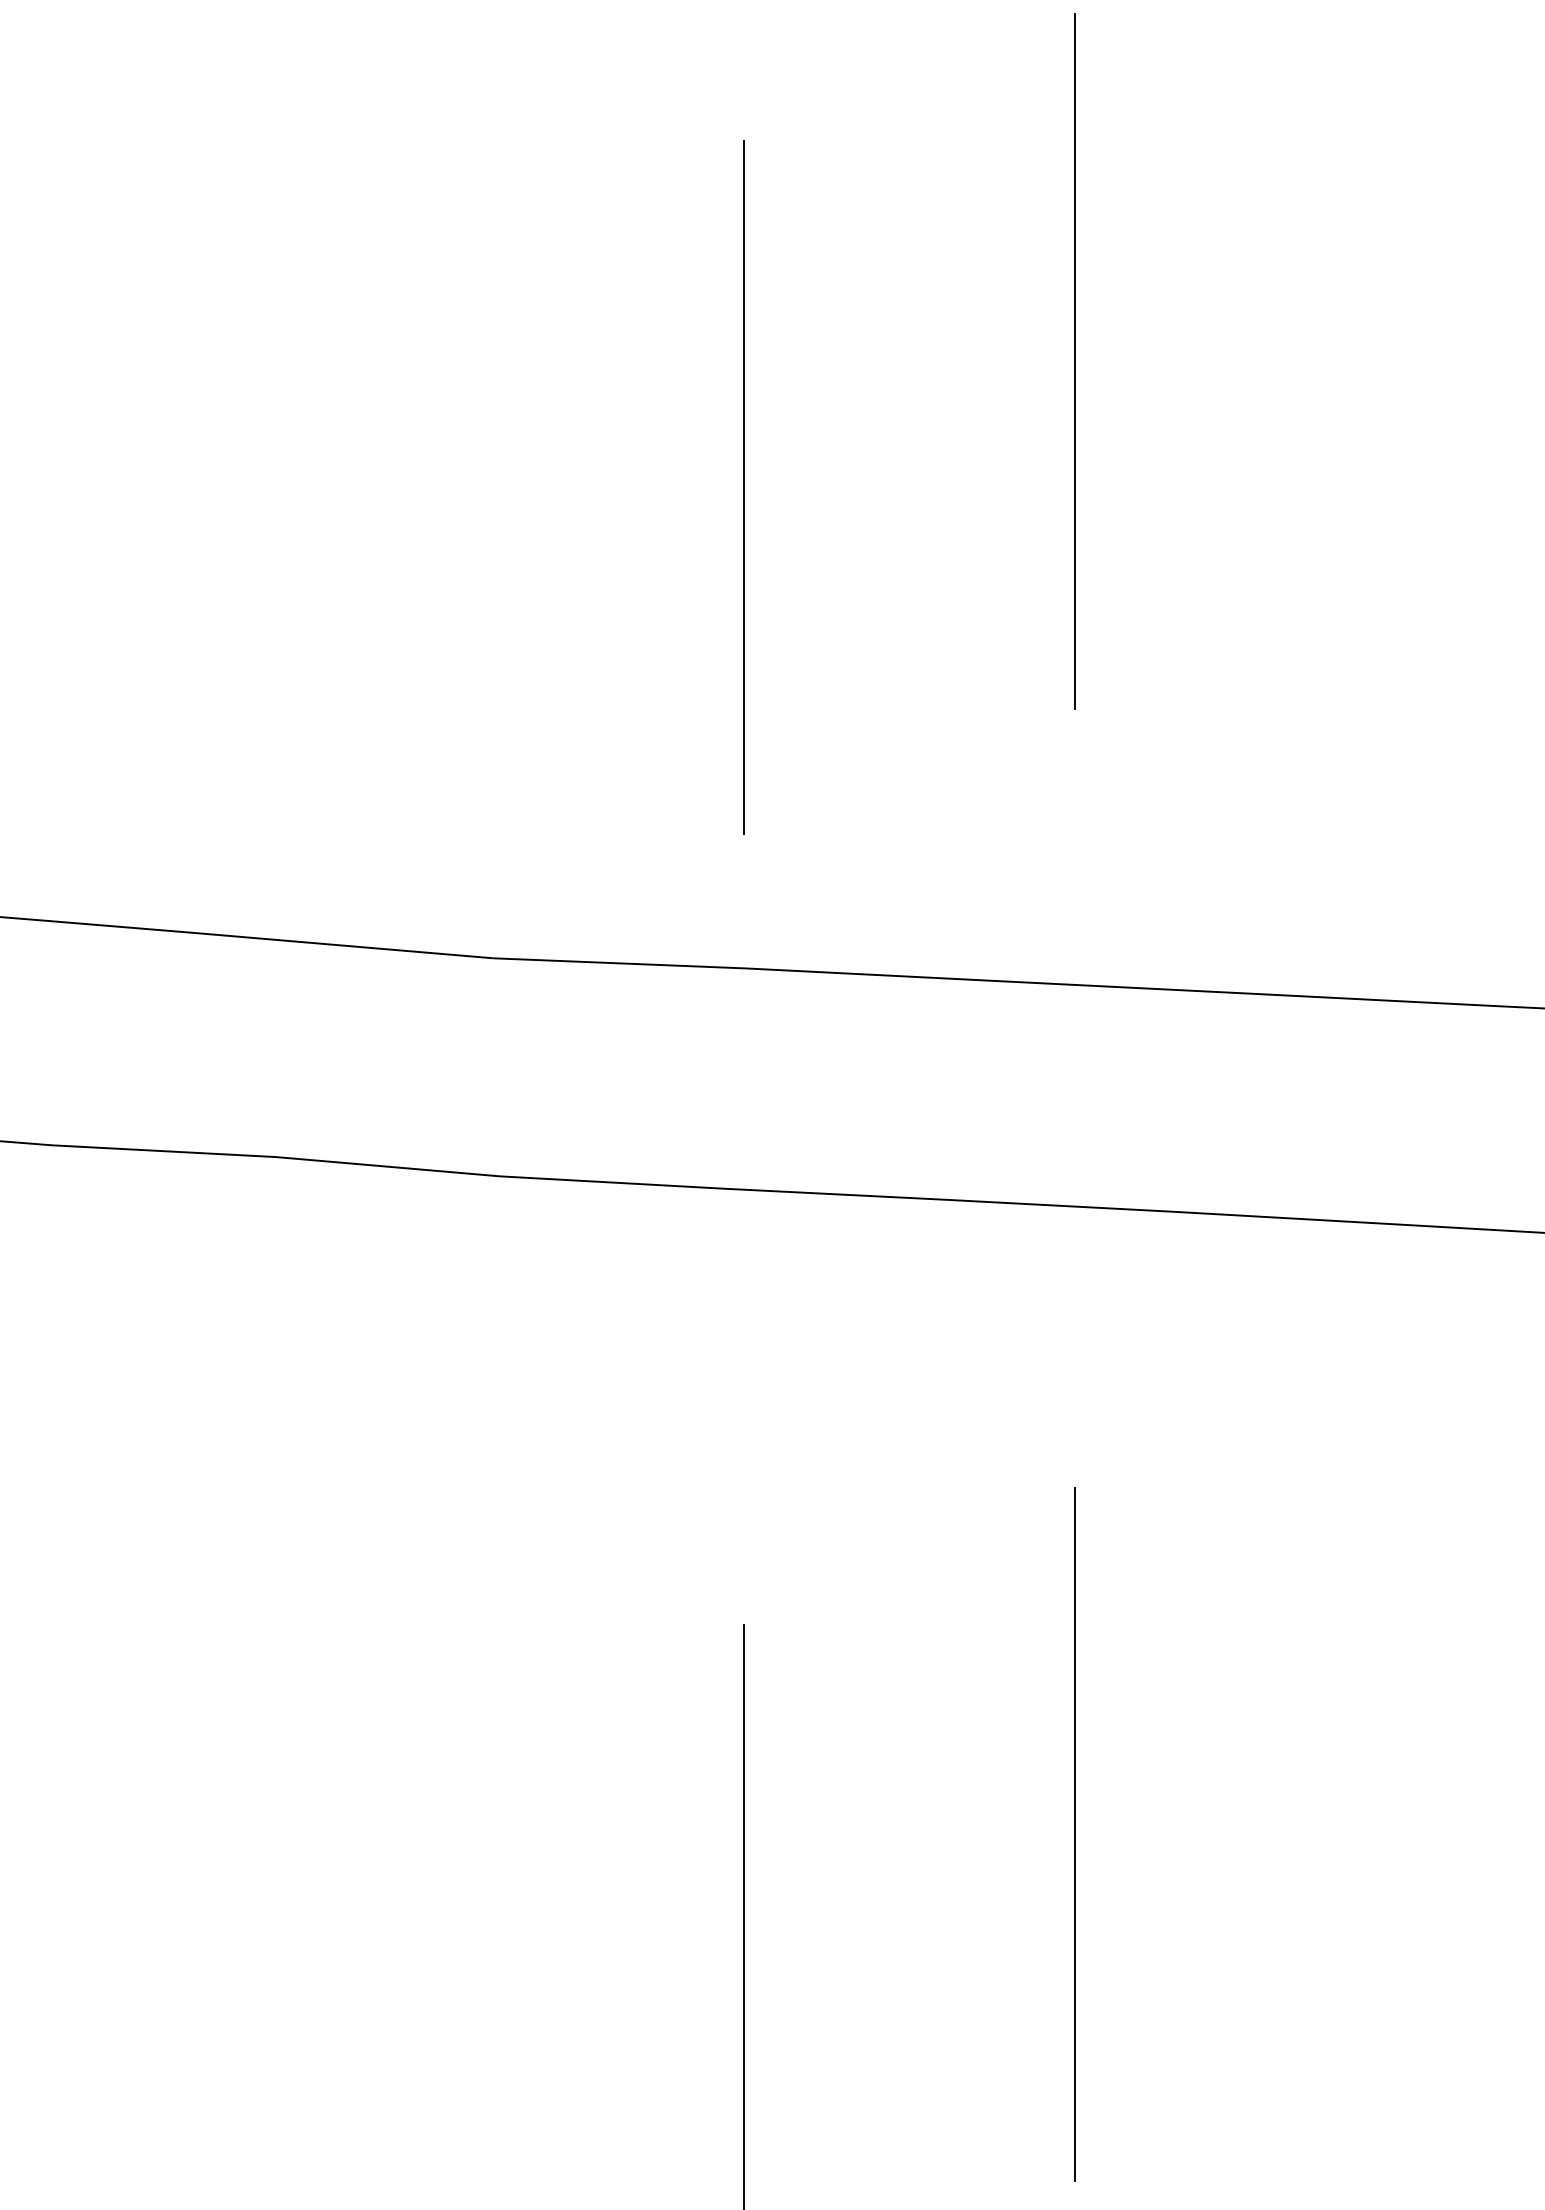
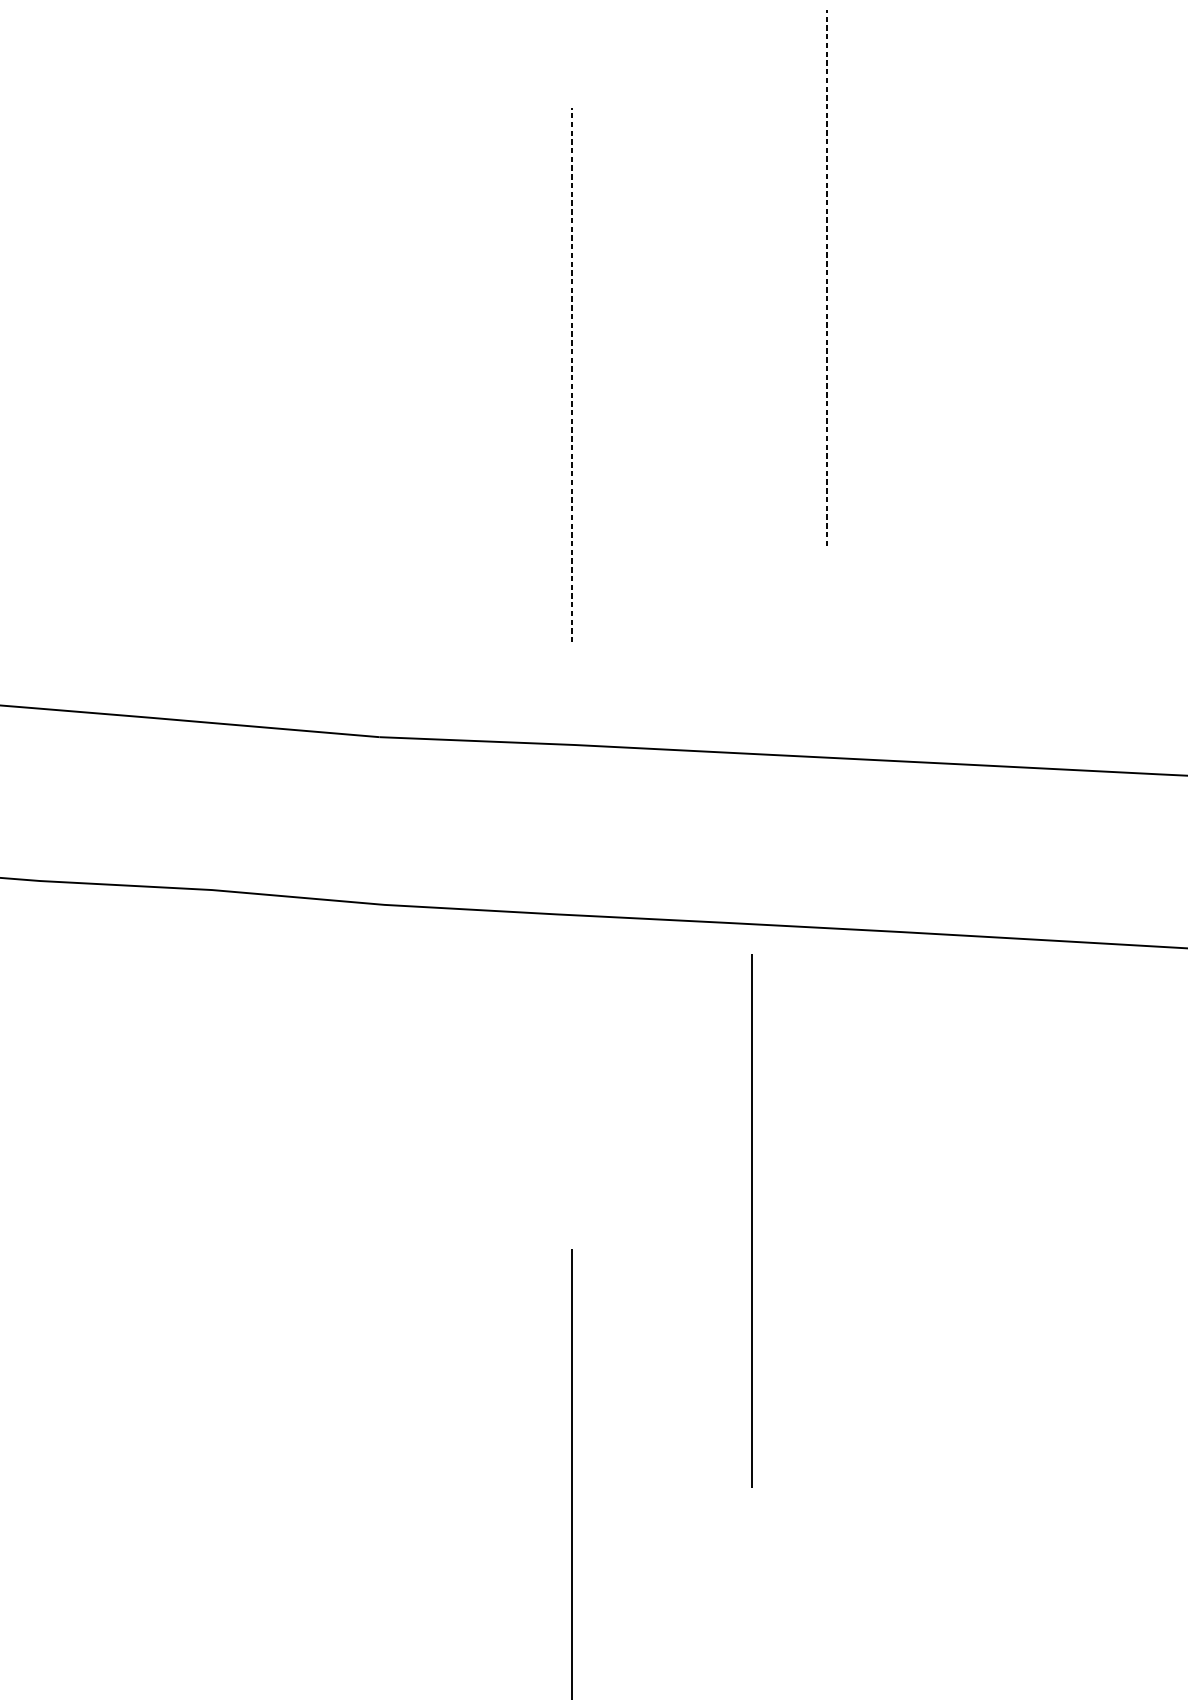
line: (1075, 361) -> (827, 278), solid -> dashed
line: (744, 487) -> (572, 375), solid -> dashed
line: (1074, 1834) -> (751, 1221), moved

